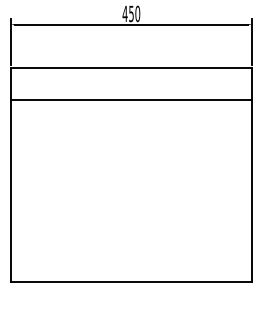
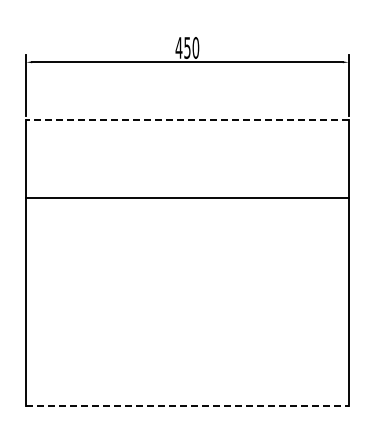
line: (131, 67) -> (187, 119), solid -> dashed
line: (131, 99) -> (187, 197), moved
line: (131, 282) -> (187, 406), solid -> dashed

